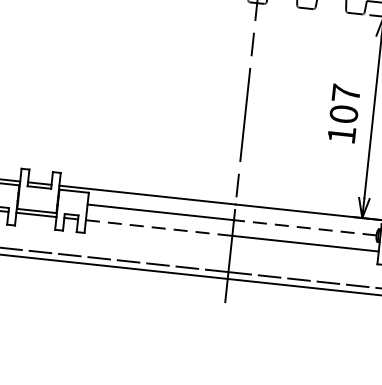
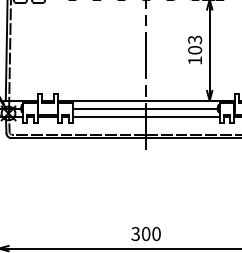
text: (347, 92) -> (195, 39), 107 -> 103
line: (304, 227) -> (181, 108), dashed -> solid
line: (159, 228) -> (109, 116), dashed -> solid

